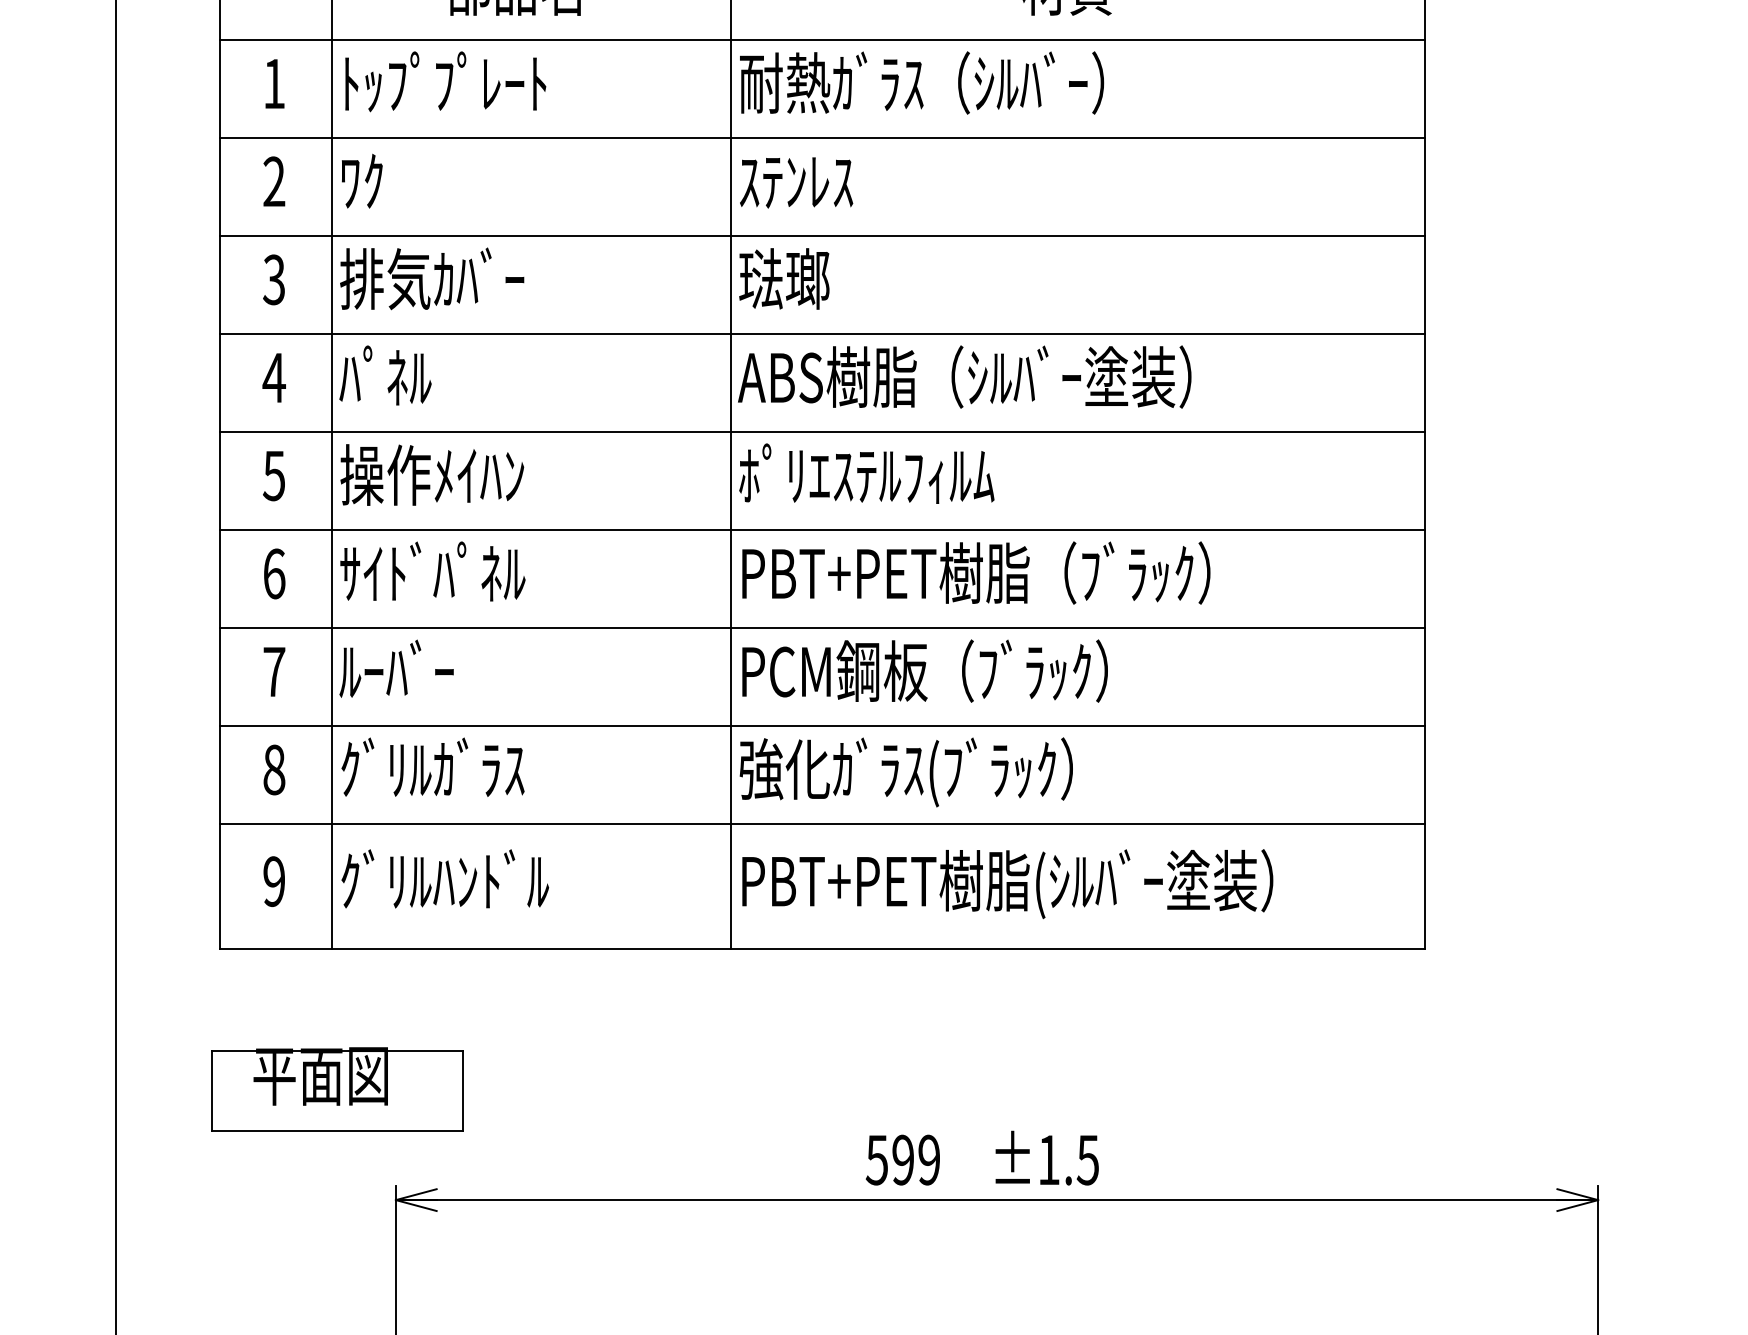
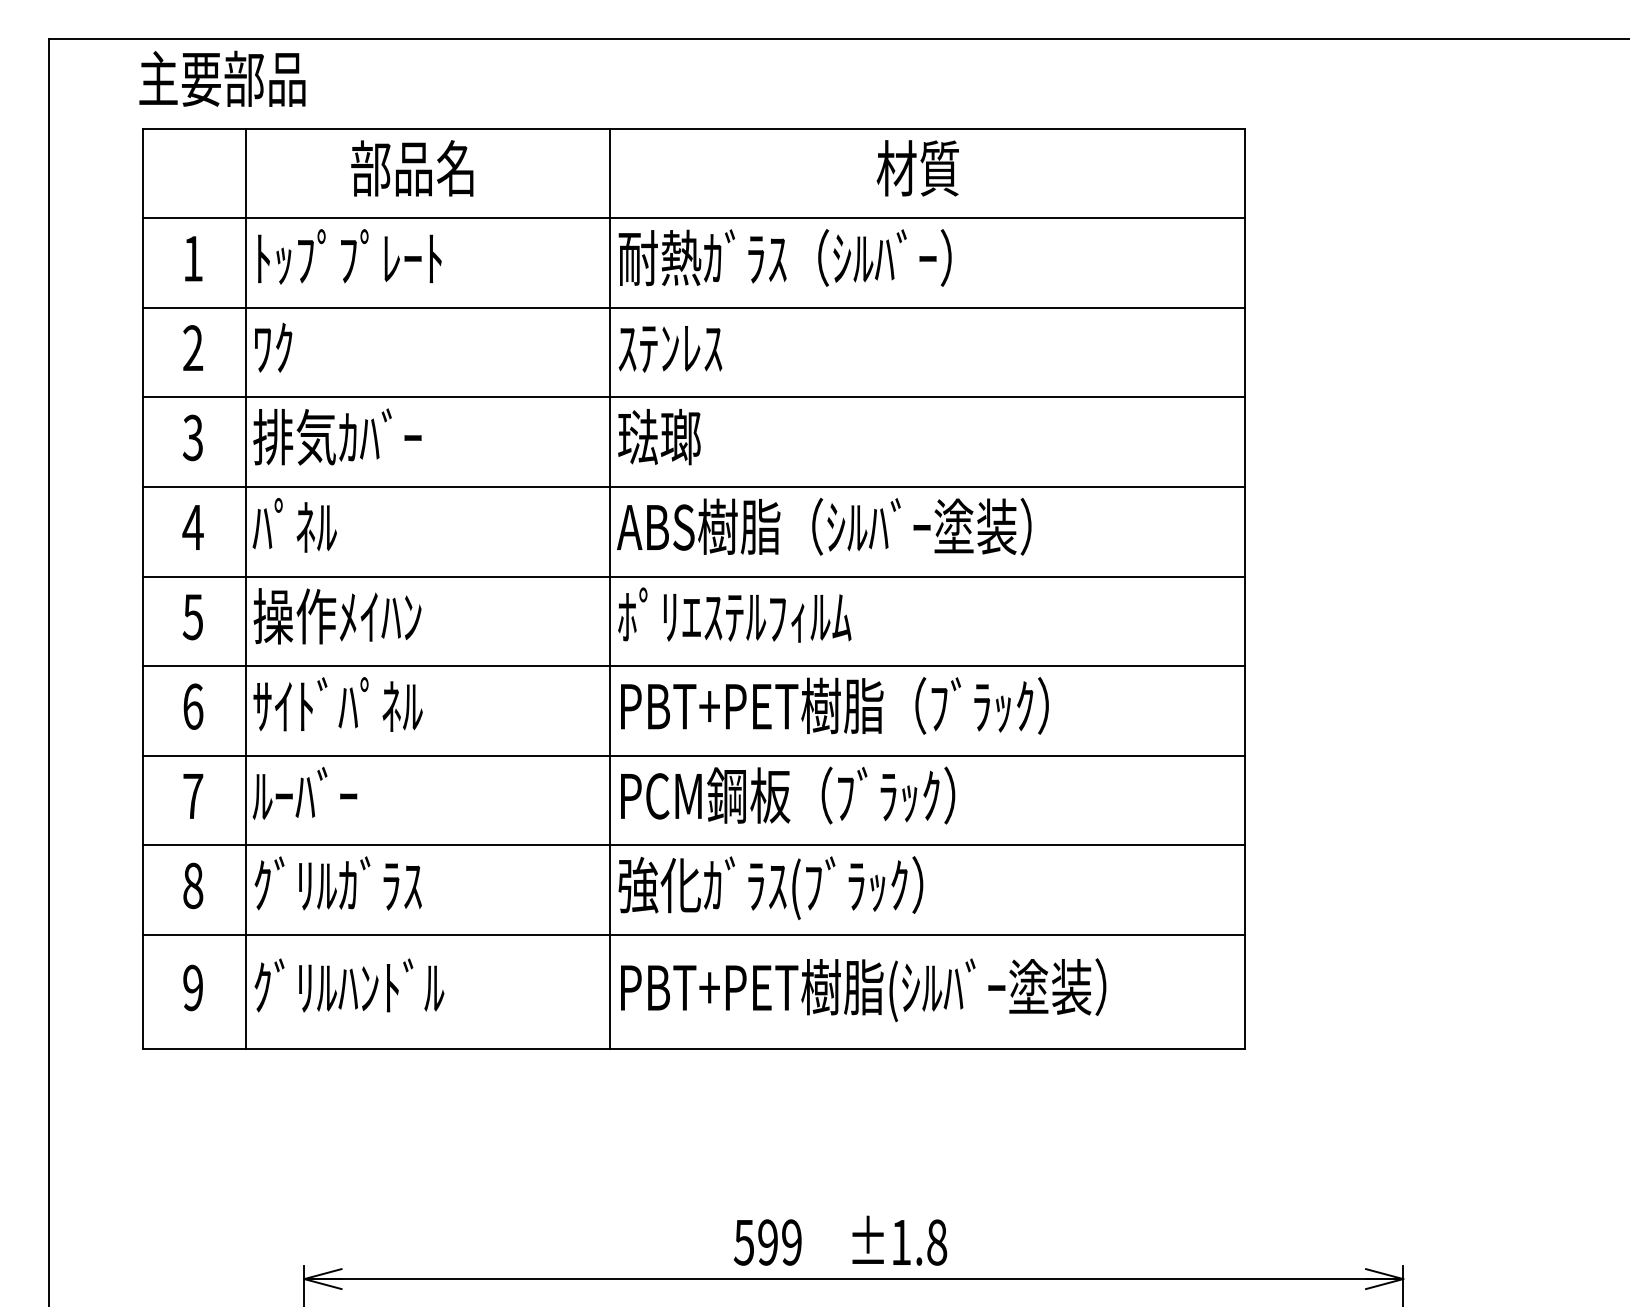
part: (337, 1088) -> (250, 1177), removed
text: (1087, 1160) -> (936, 1242), ±1.5 -> ±1.8

